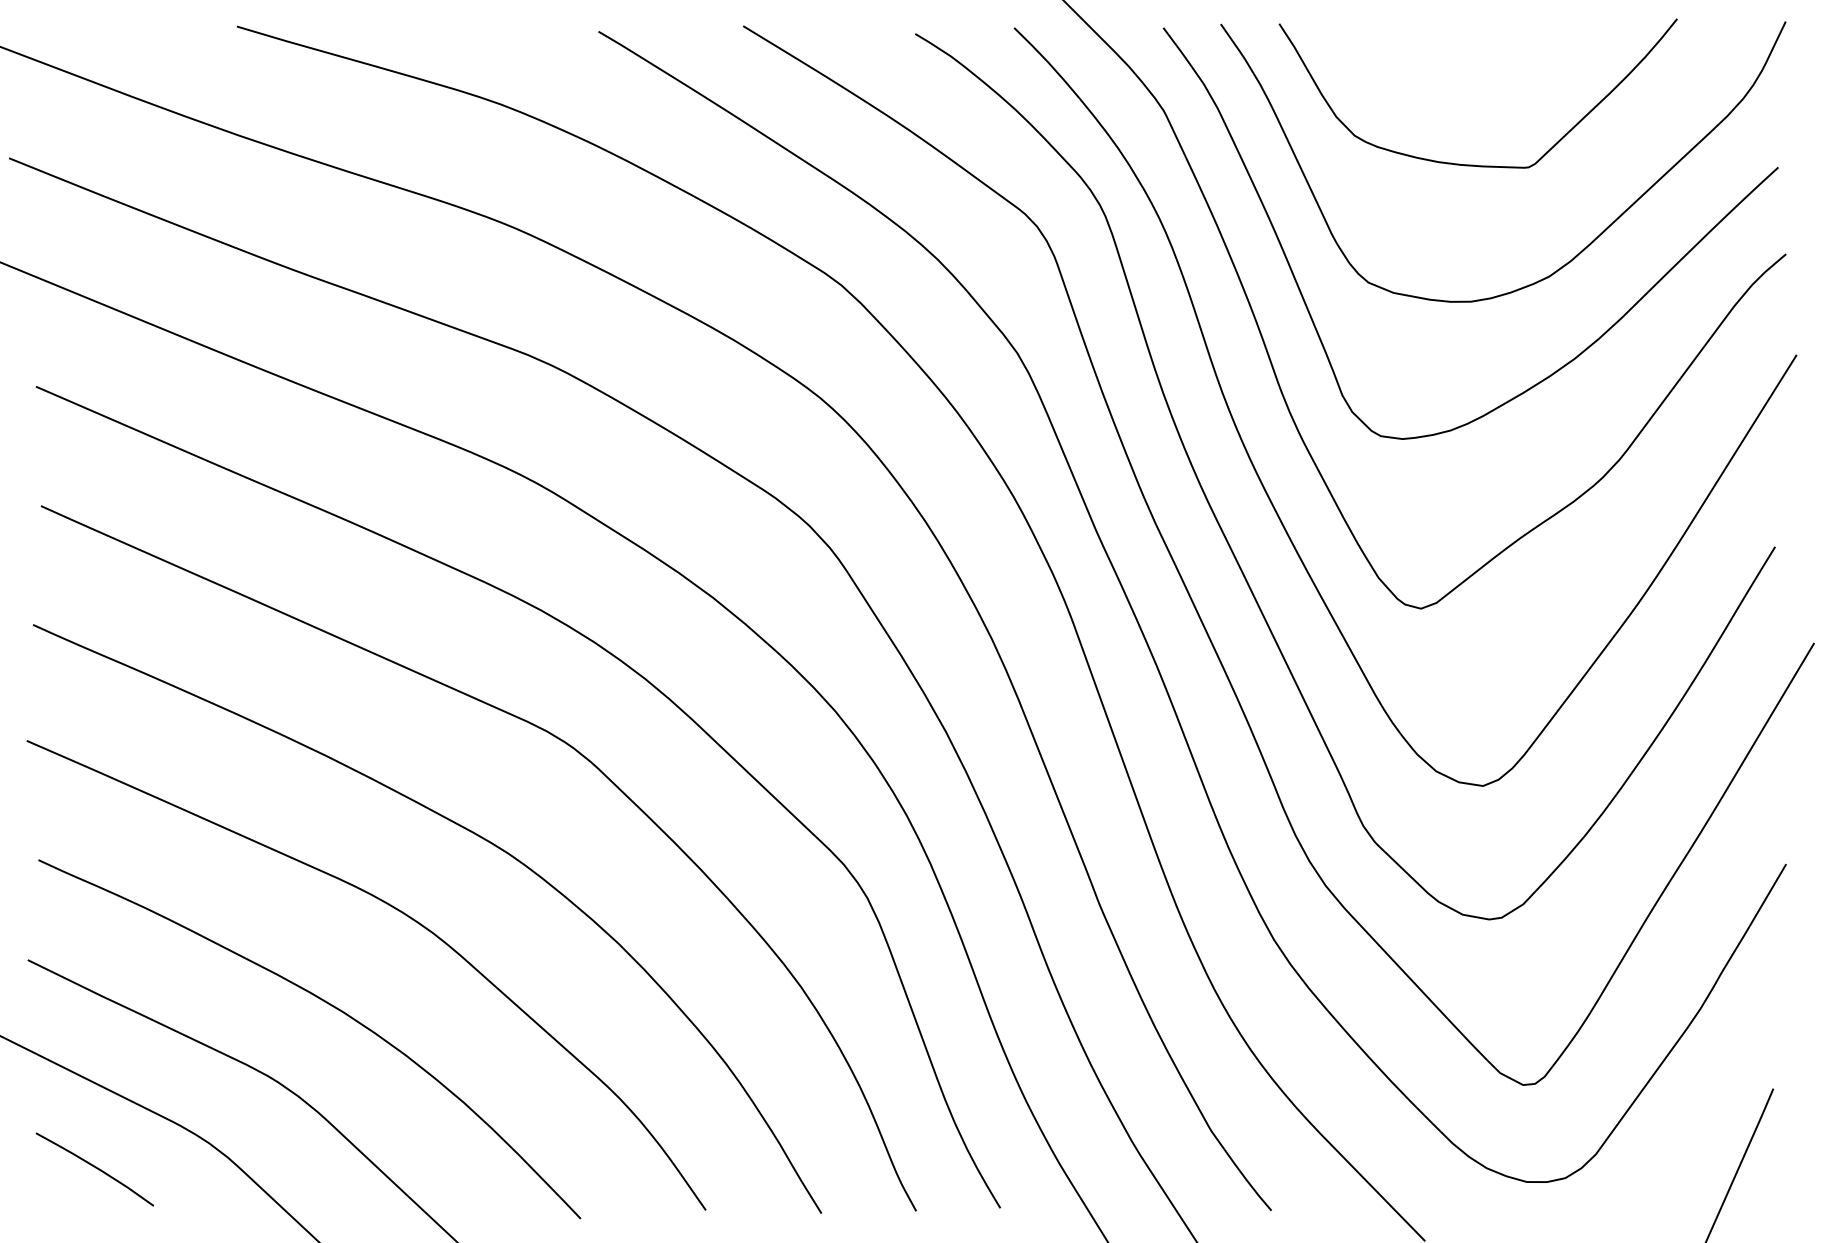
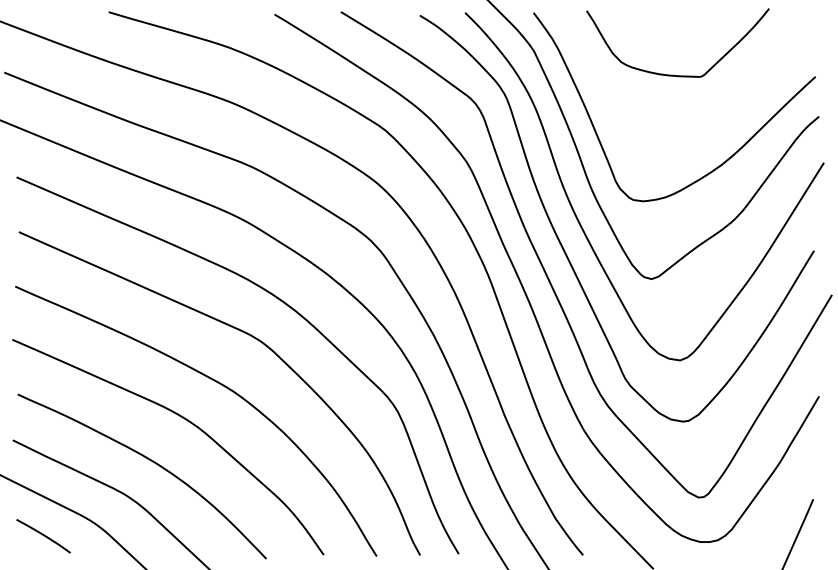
curve: (1579, 249) -> (724, 114), removed

